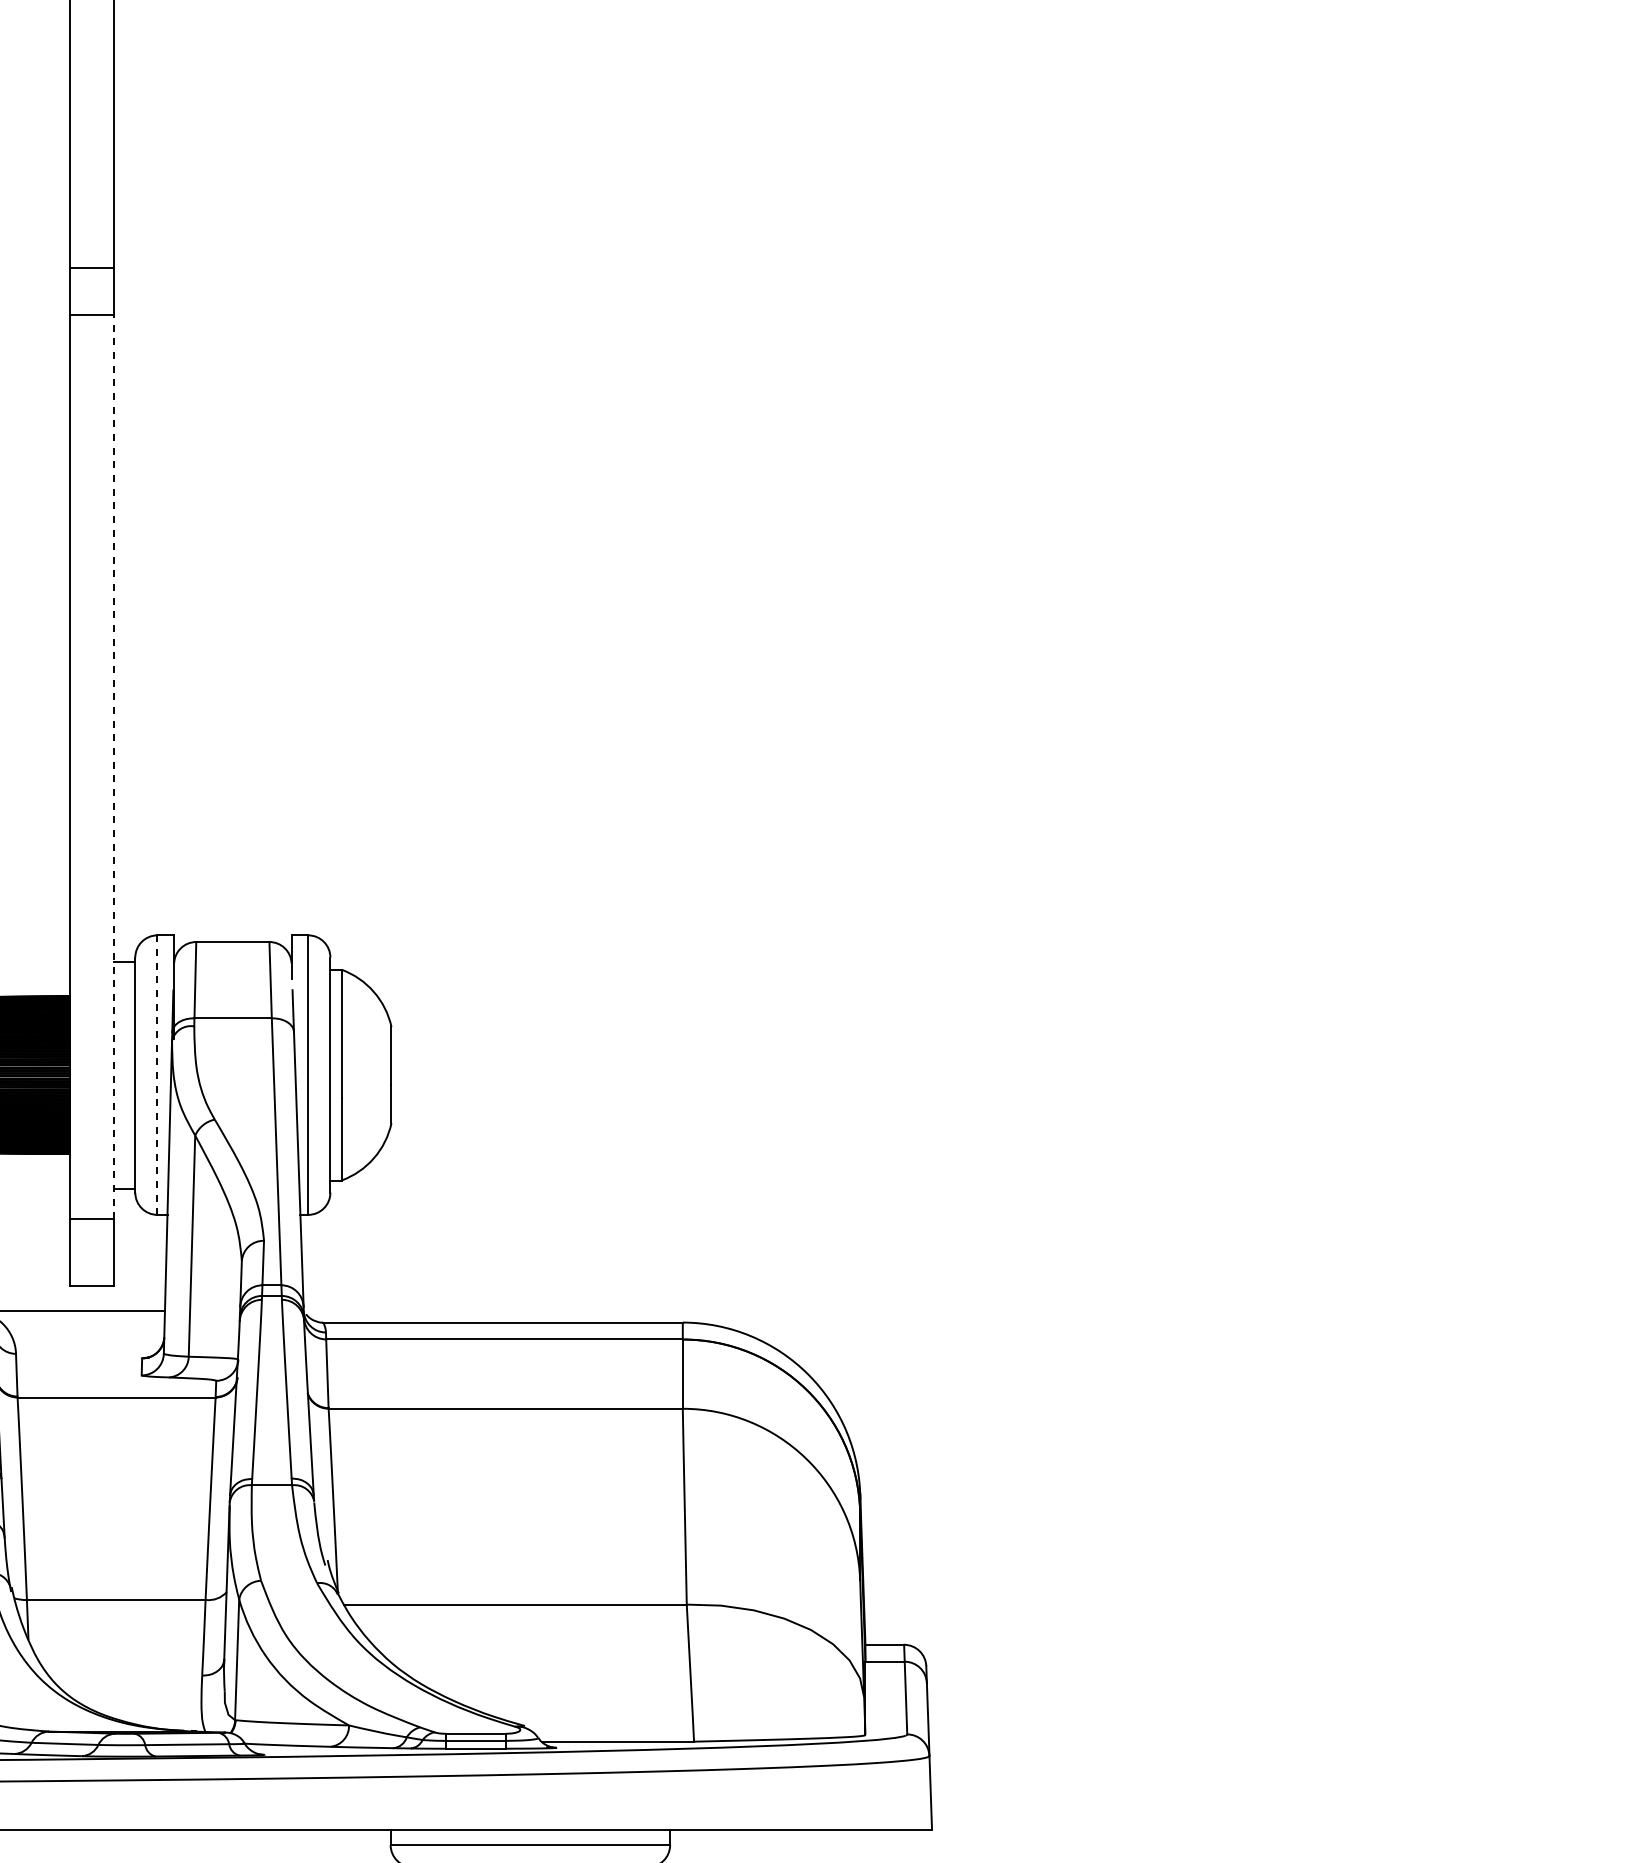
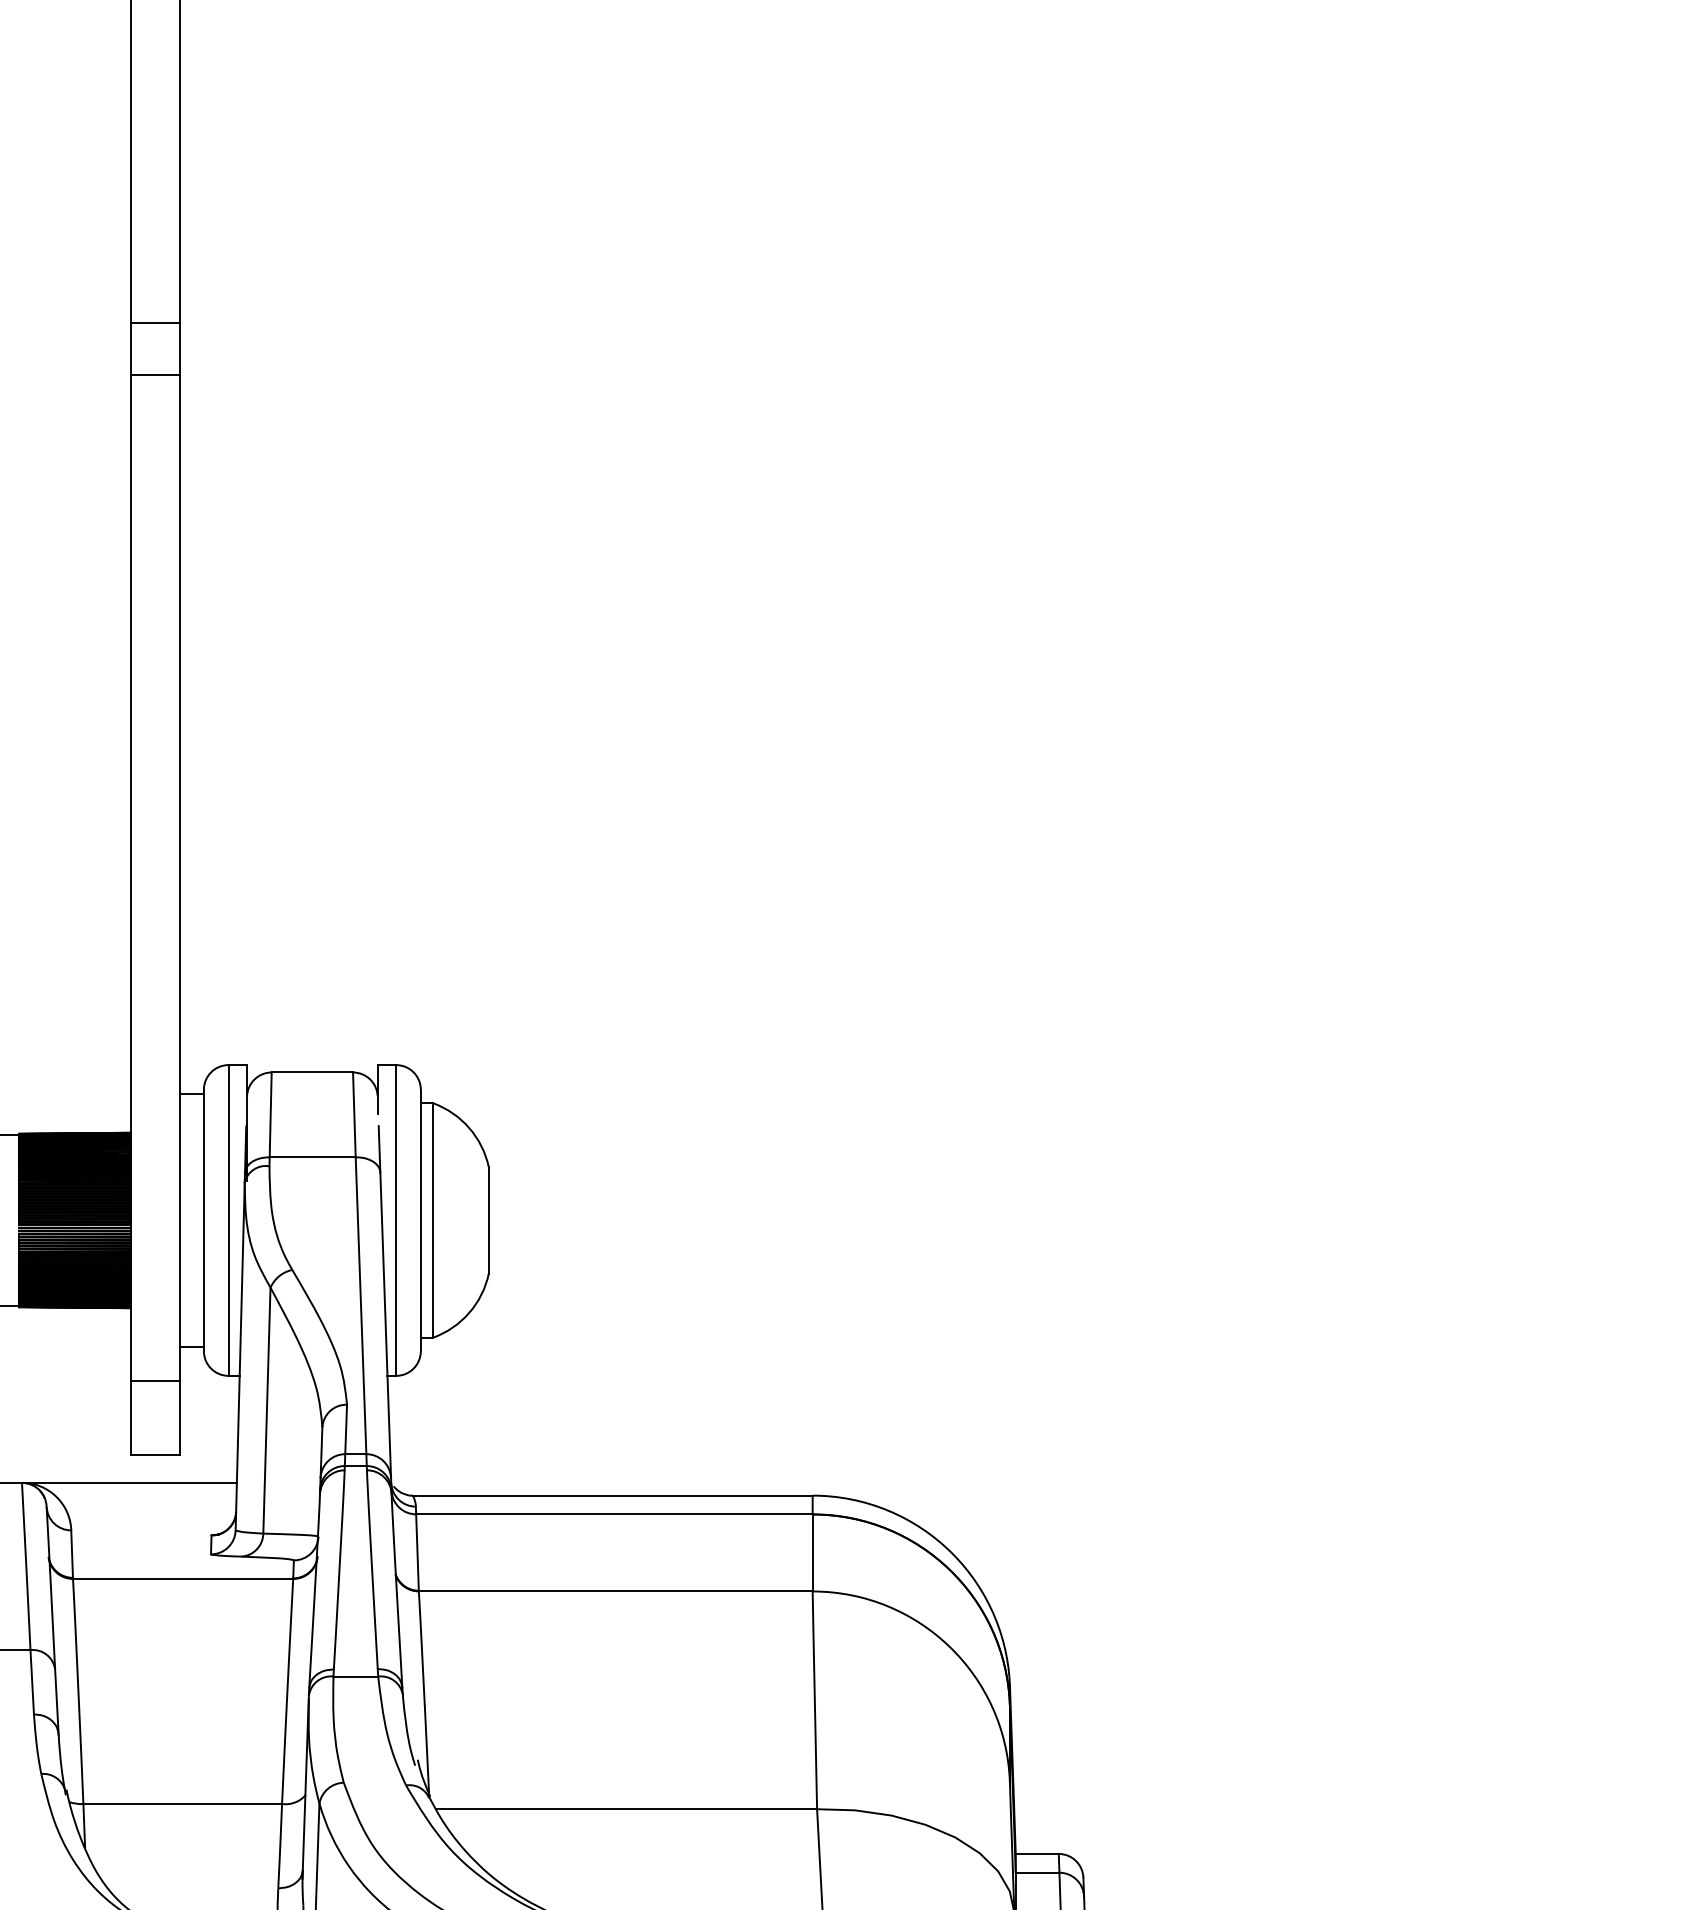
line: (114, 766) -> (180, 877), dashed -> solid
line: (157, 1075) -> (228, 1220), dashed -> solid

